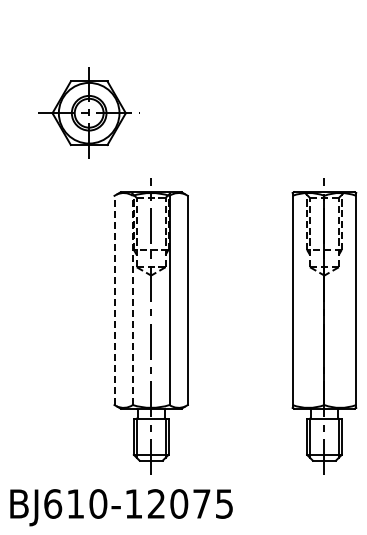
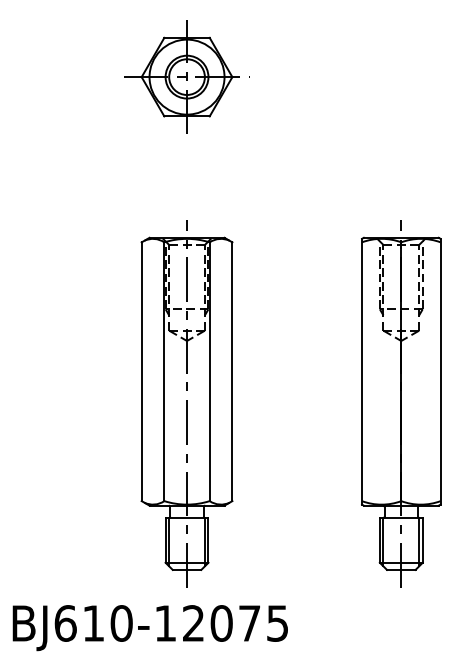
part: (88, 112) -> (186, 76), moved
line: (114, 300) -> (141, 371), dashed -> solid
line: (132, 300) -> (163, 371), dashed -> solid

